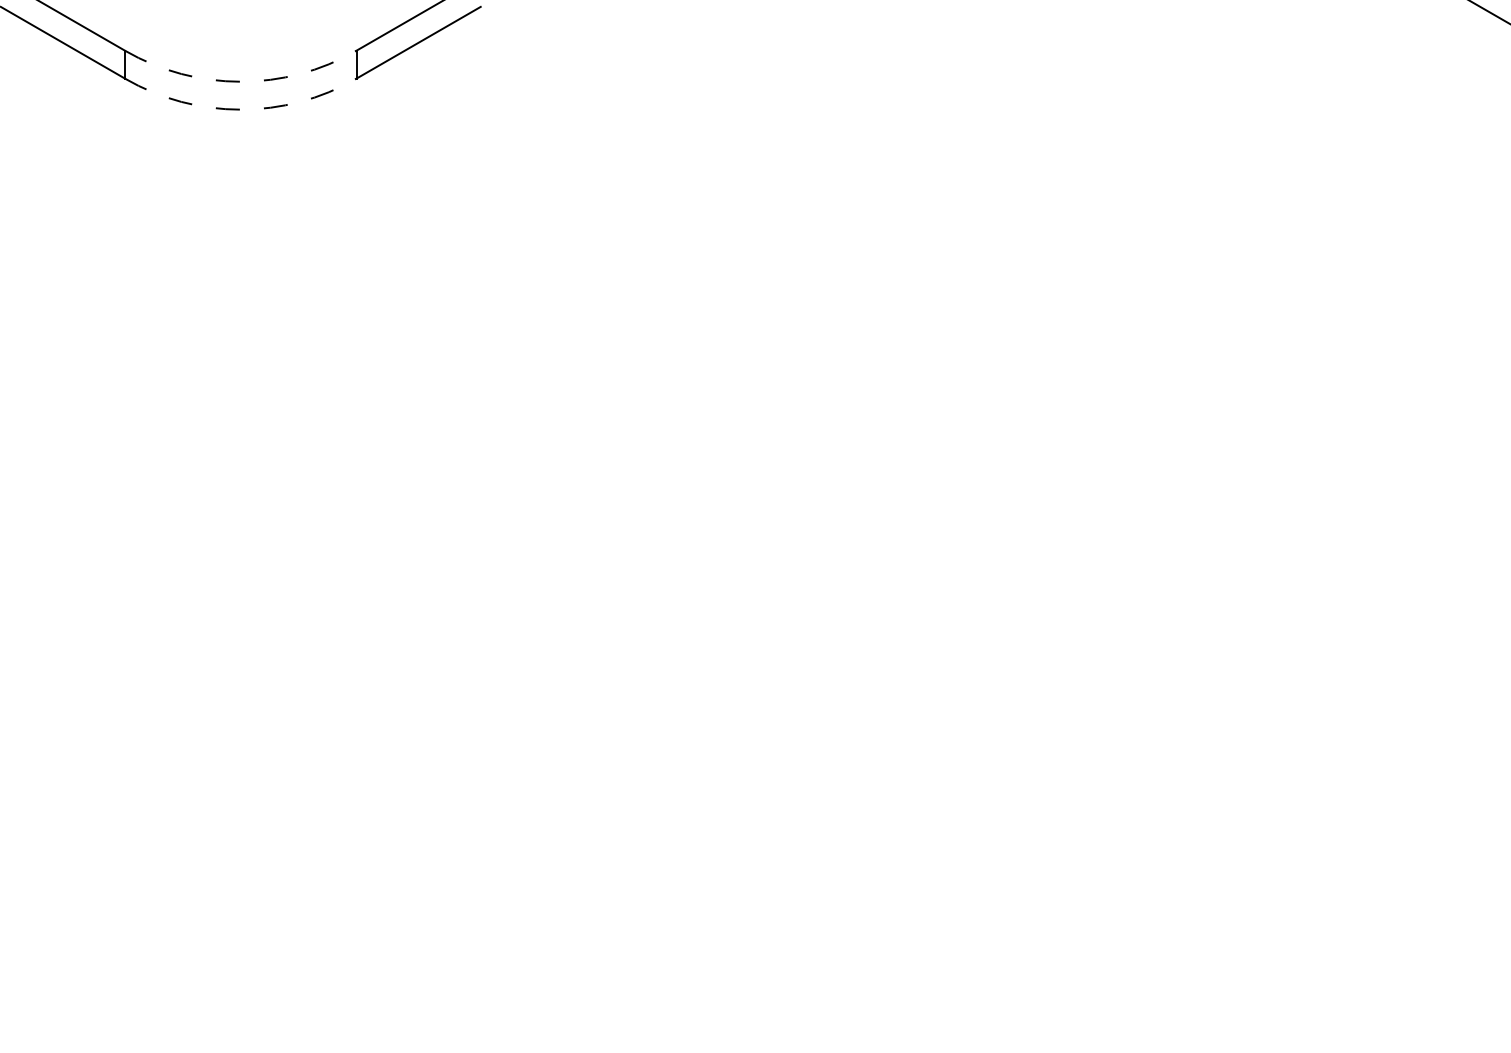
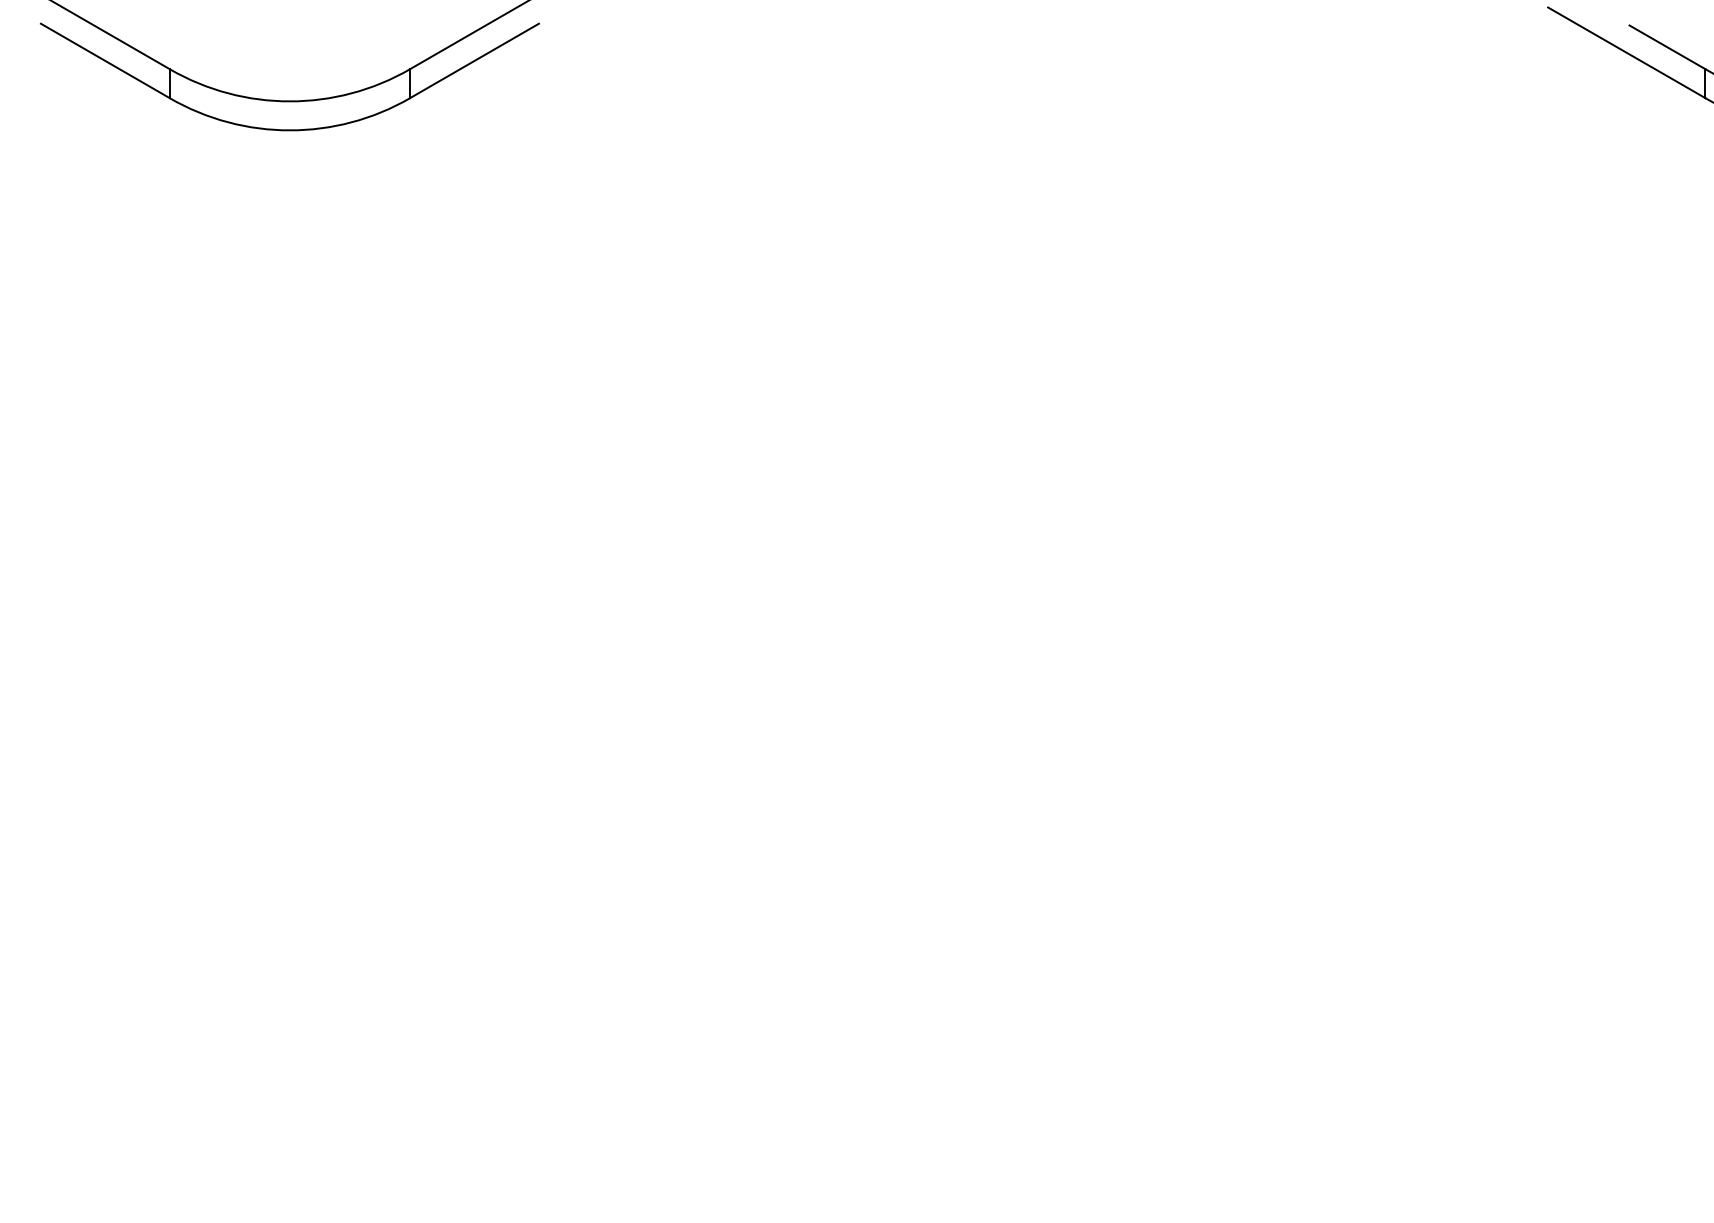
arc: (240, 81) -> (289, 101), dashed -> solid
arc: (240, 109) -> (289, 130), dashed -> solid

